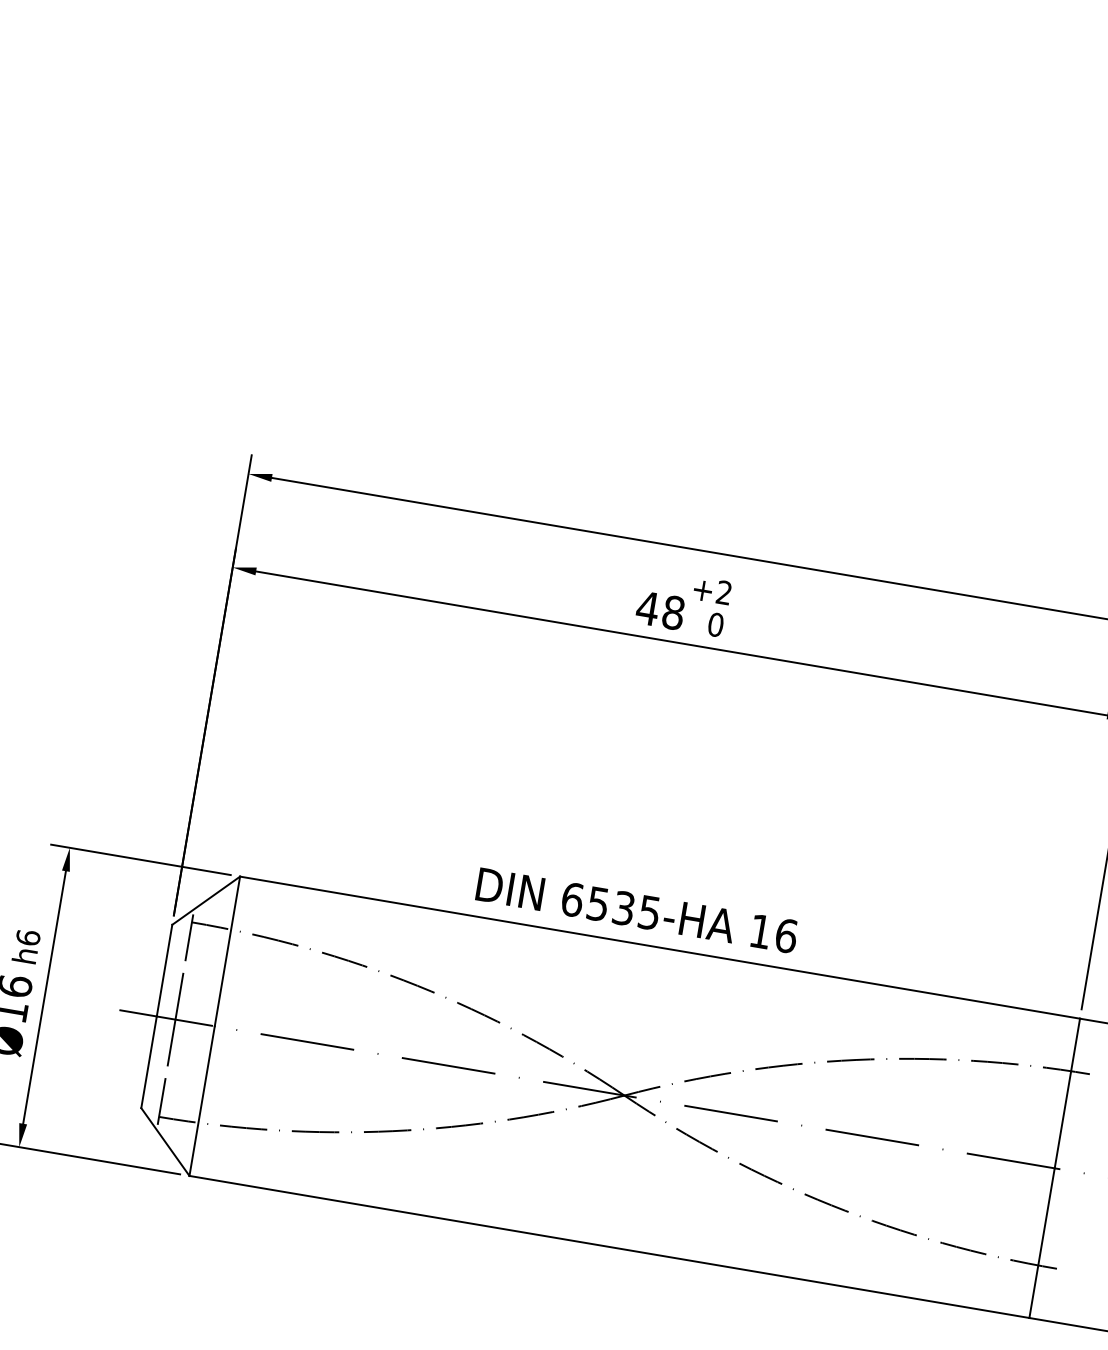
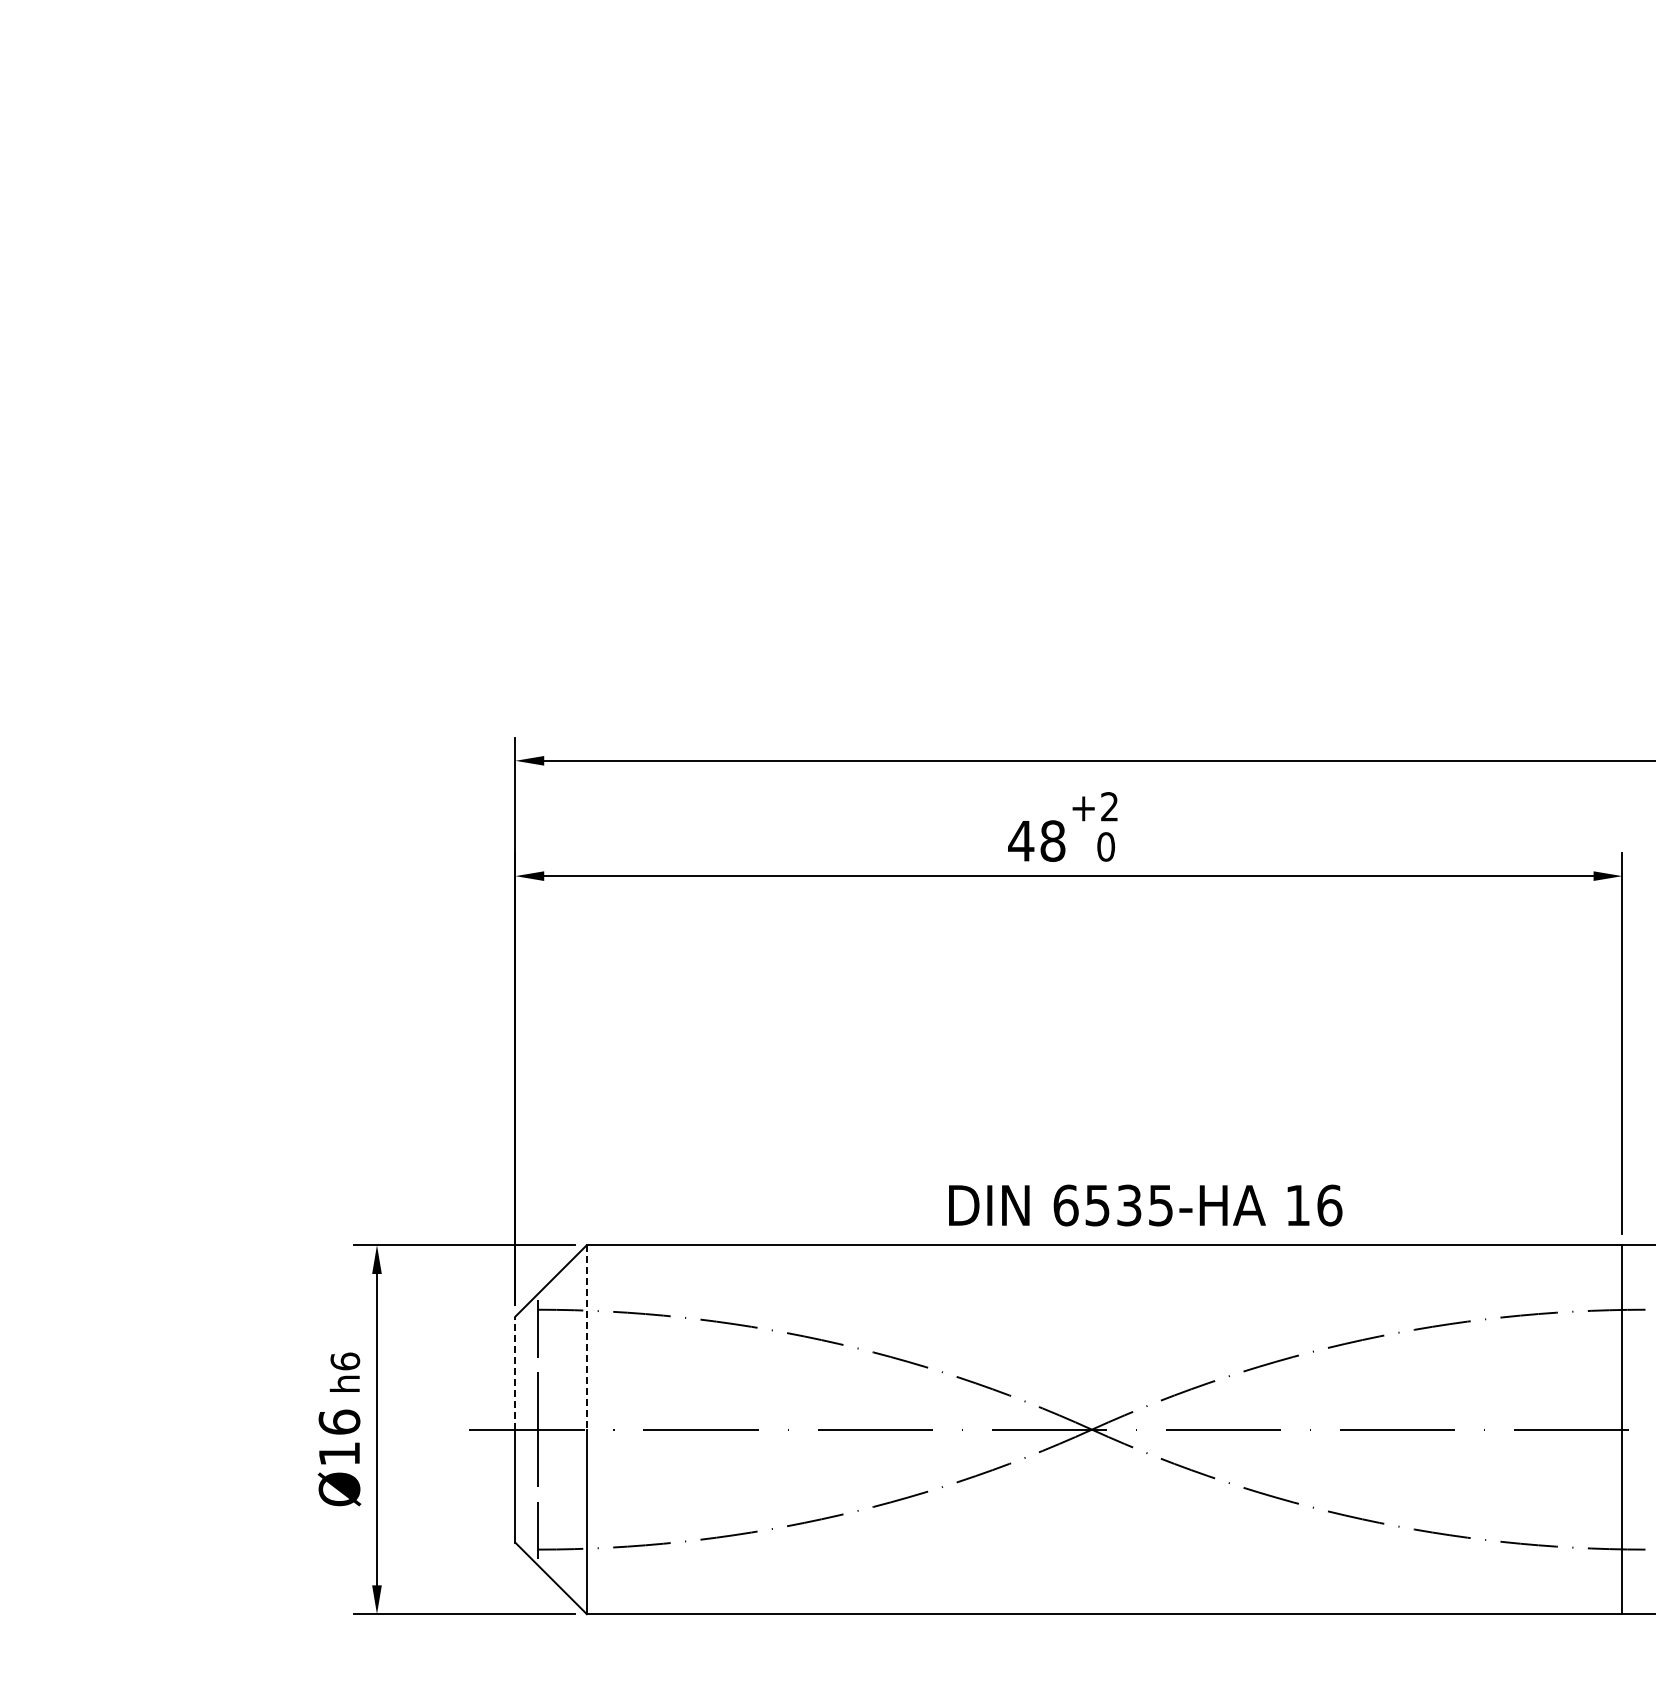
text: (637, 910) -> (1145, 1205), moved
line: (227, 951) -> (586, 1337), solid -> dashed
line: (164, 970) -> (515, 1373), solid -> dashed

